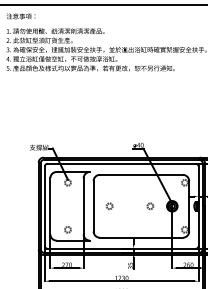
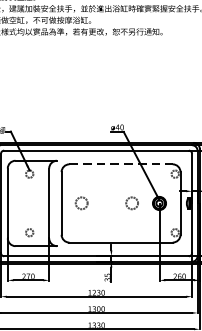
line: (141, 174) -> (121, 163), solid -> dashed
circle: (109, 206) -> (81, 203), size x1.6
circle: (150, 206) -> (132, 203), size x1.6

